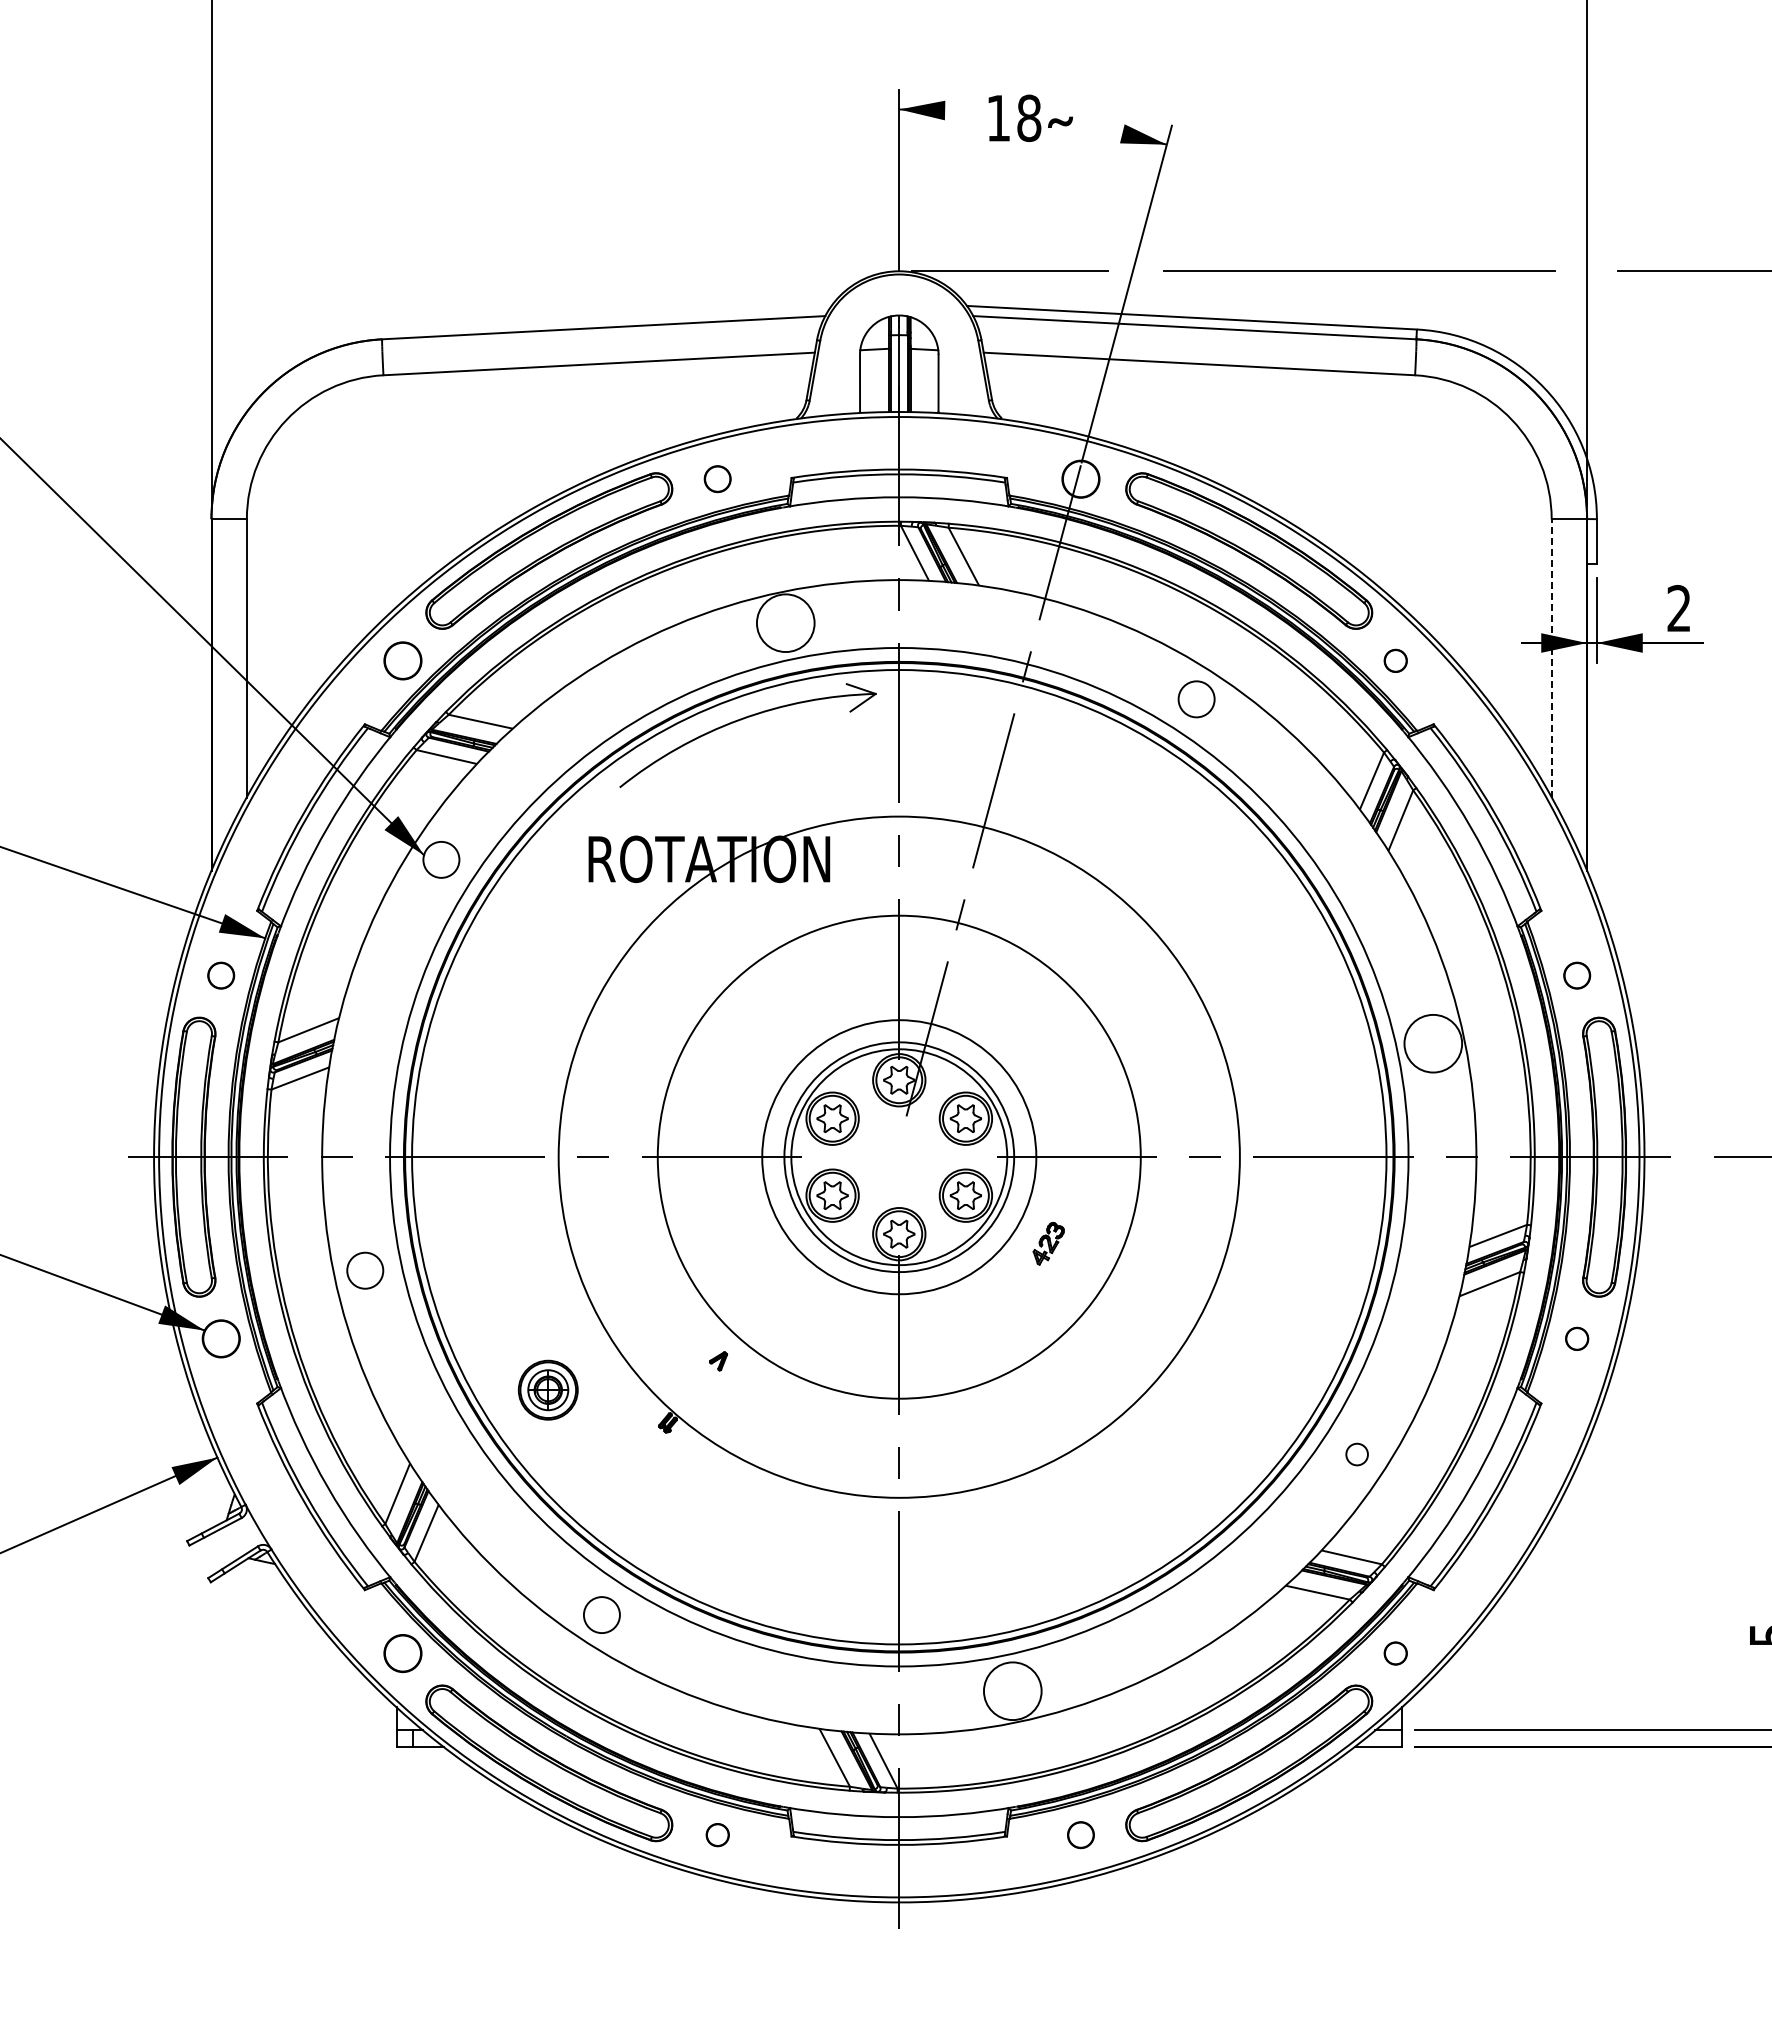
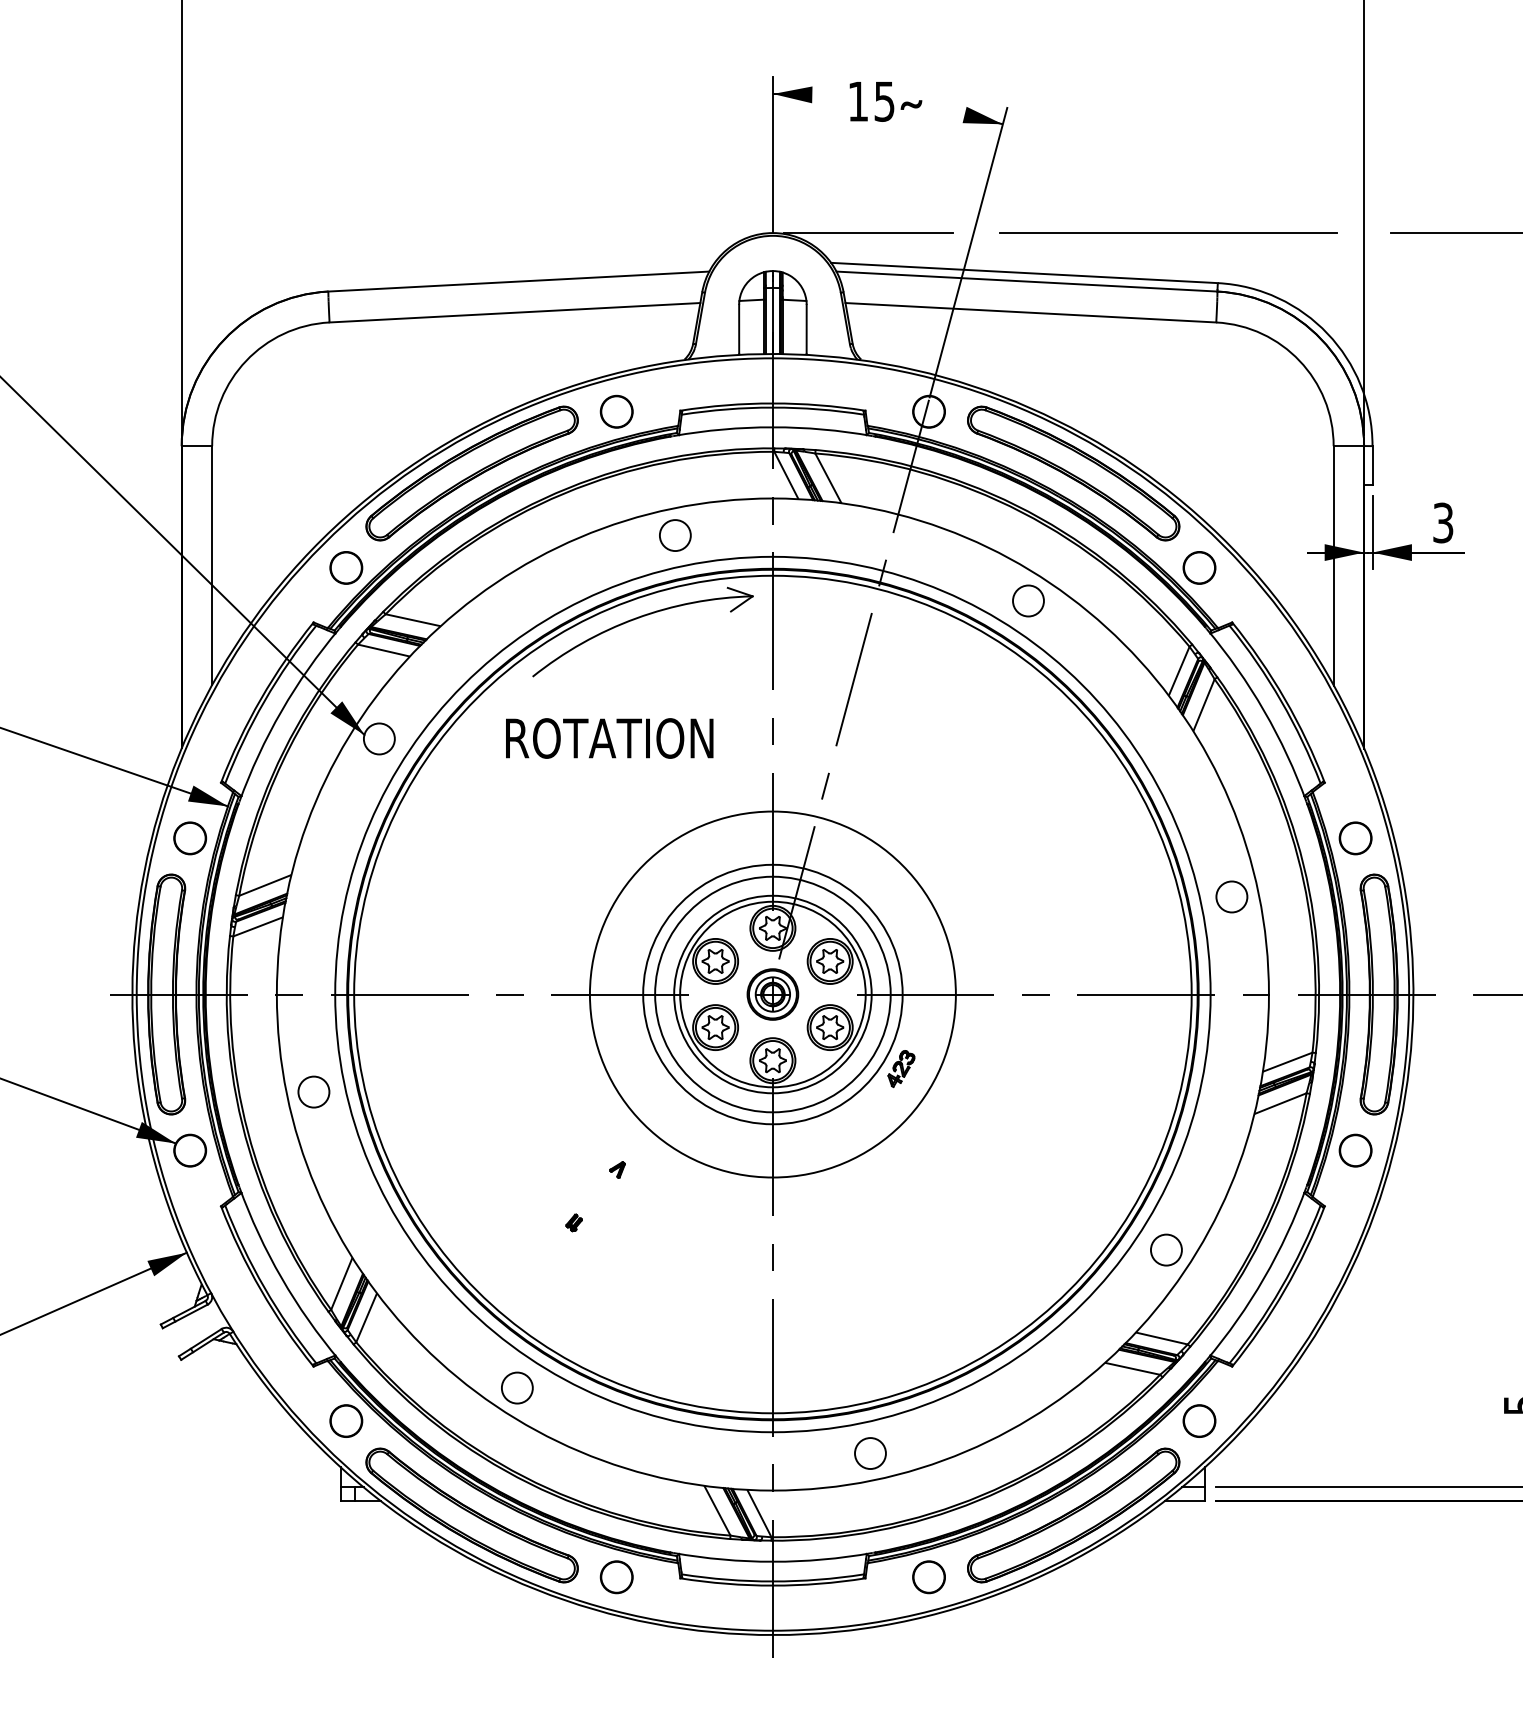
text: (1029, 118) -> (884, 101), 18 -> 15
circle: (717, 478) -> (616, 411), size x1.43
text: (1678, 608) -> (1442, 522), 2 -> 3
circle: (785, 623) -> (675, 535), size x0.62
line: (1551, 658) -> (1333, 565), dashed -> solid
circle: (1395, 660) -> (1199, 567), size x1.67
circle: (220, 975) -> (189, 838), size x1.43
circle: (1576, 975) -> (1354, 838), size x1.43
circle: (1433, 1043) -> (1232, 896), size x0.62
circle: (899, 1157) -> (773, 994), size x0.62
circle: (899, 1157) -> (773, 994), size x0.62
circle: (1576, 1338) -> (1354, 1150), size x1.67
part: (547, 1389) -> (772, 993), moved
circle: (1357, 1454) -> (1166, 1250), size x1.67
circle: (1395, 1653) -> (1199, 1421), size x1.67
circle: (1012, 1691) -> (870, 1453), size x0.62
circle: (717, 1834) -> (616, 1576), size x1.67
circle: (1080, 1834) -> (928, 1576), size x1.43

